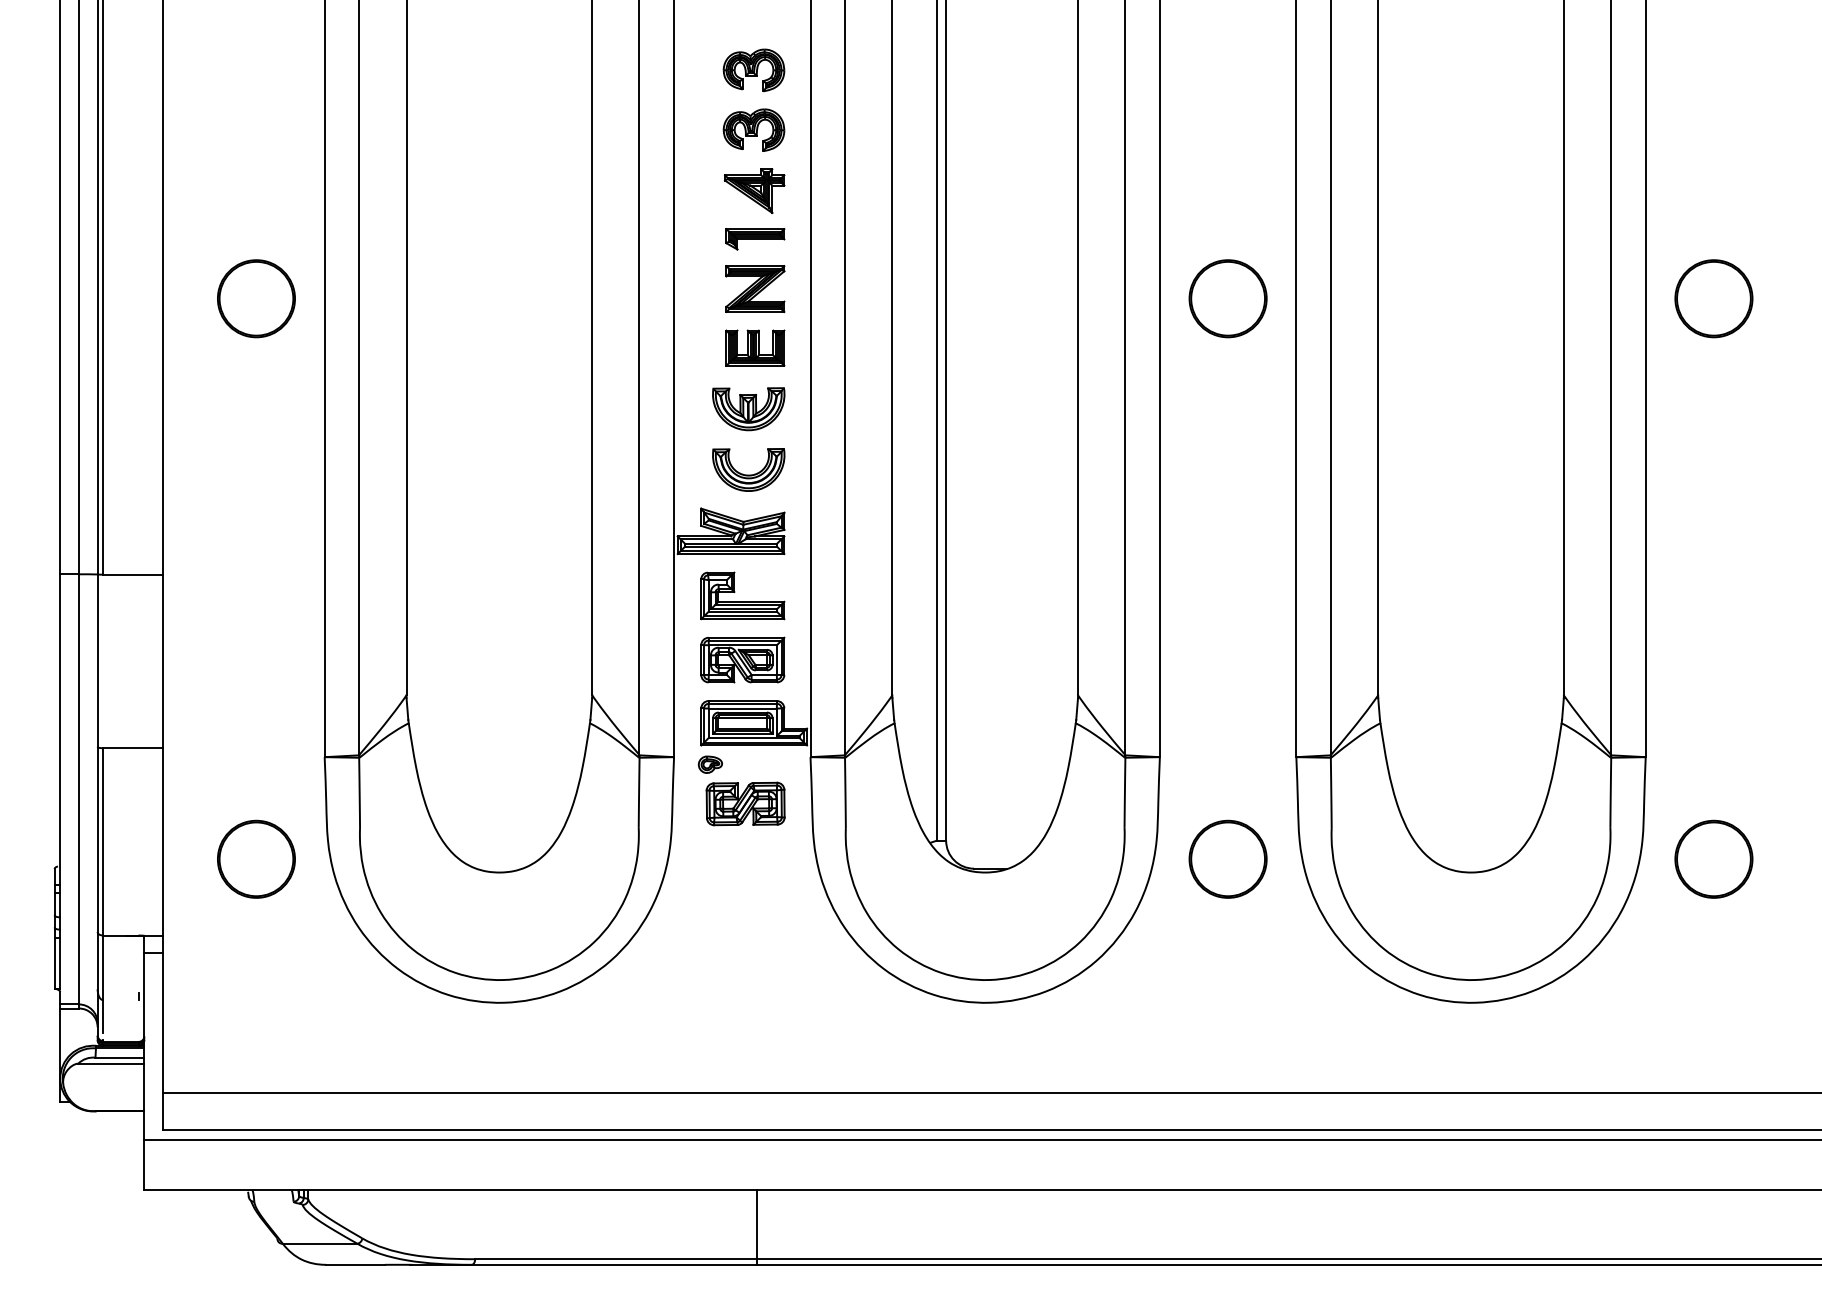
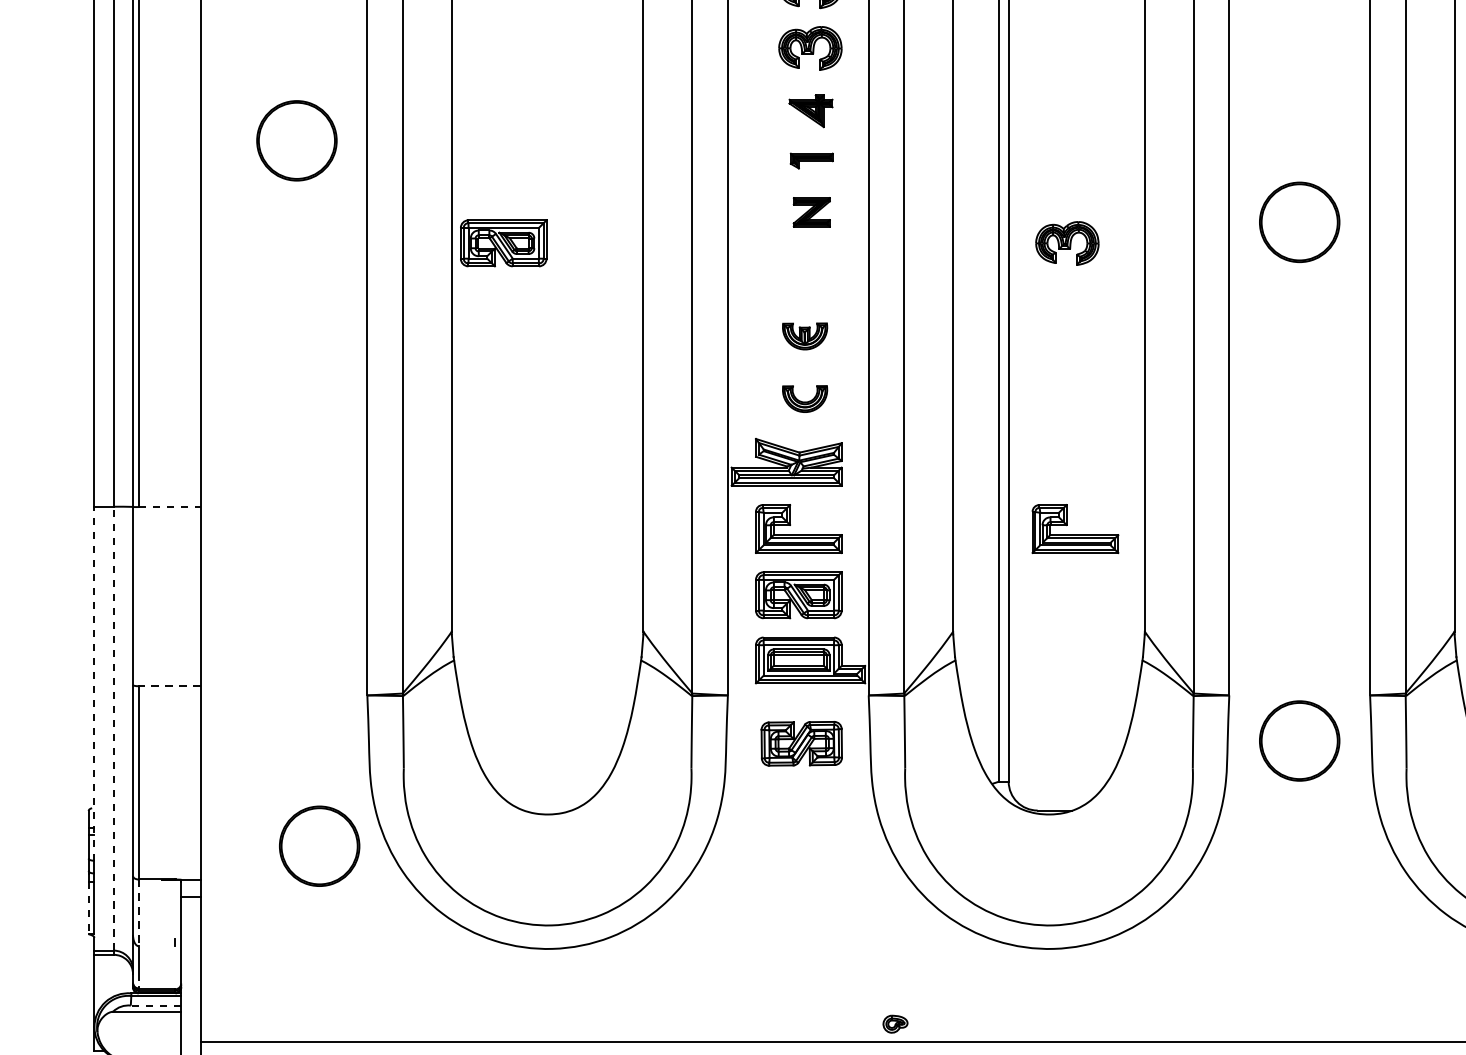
part: (754, 190) -> (810, 110), size x0.7
part: (755, 239) -> (811, 161), size x0.7
part: (755, 288) -> (811, 211), size x0.6
part: (256, 298) -> (296, 140), moved
part: (456, 318) -> (503, 242), added
part: (1002, 318) -> (1066, 242), added
part: (755, 347) -> (811, 272), removed
part: (748, 409) -> (804, 336), size x0.6
part: (748, 469) -> (804, 398), size x0.6
line: (133, 574) -> (170, 506), solid -> dashed
part: (1010, 595) -> (1075, 528), added
line: (60, 745) -> (94, 683), solid -> dashed
line: (133, 748) -> (170, 686), solid -> dashed
part: (709, 764) -> (894, 1023), moved
line: (78, 788) -> (113, 727), solid -> dashed
part: (256, 858) -> (319, 845), moved
part: (1227, 858) -> (1299, 740), moved
line: (54, 963) -> (88, 908), solid -> dashed
line: (103, 968) -> (139, 913), solid -> dashed
line: (119, 1057) -> (155, 1005), solid -> dashed

